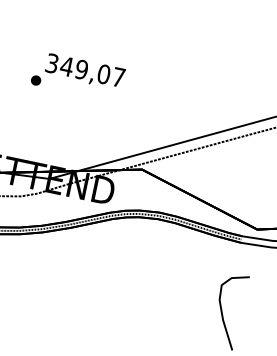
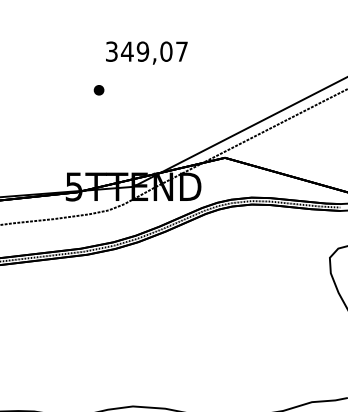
text: (84, 71) -> (146, 52), moved

